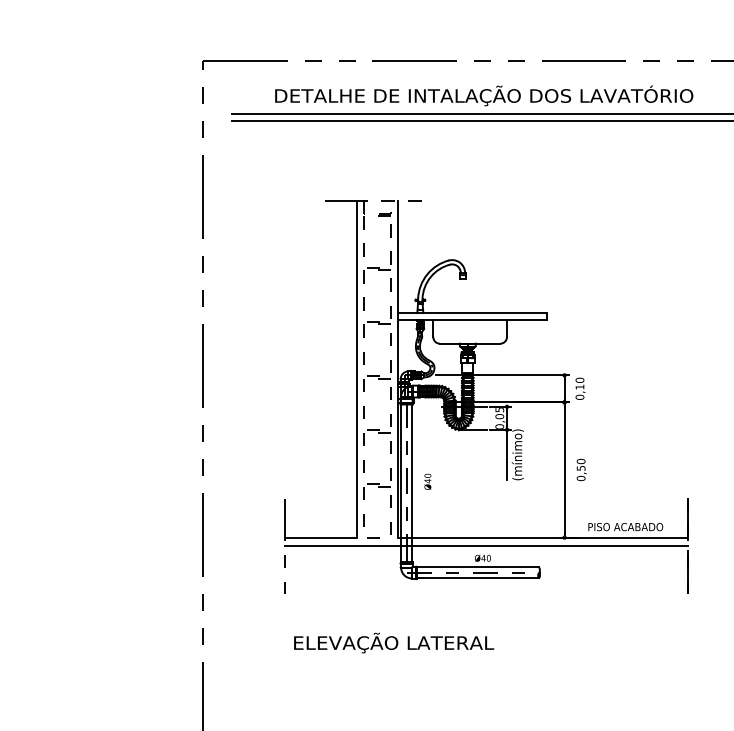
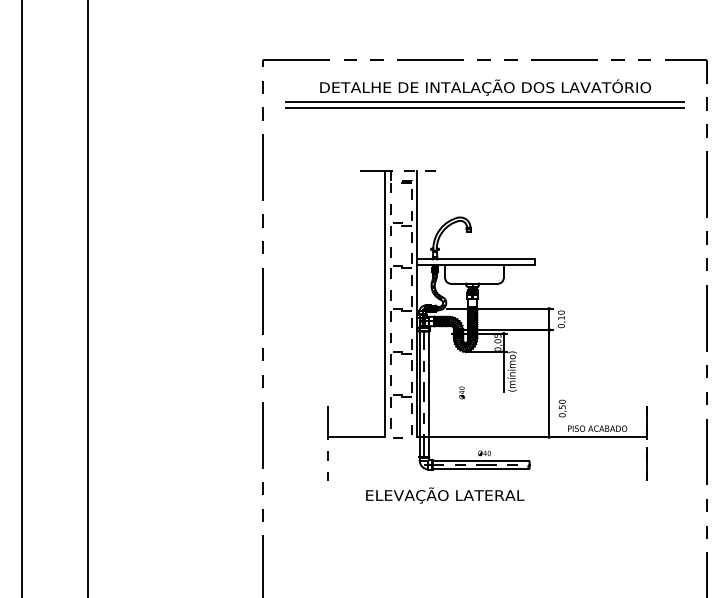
text: (581, 469) -> (562, 408), moved
text: (427, 481) -> (461, 392), moved
line: (485, 545) -> (486, 443), removed
text: (394, 643) -> (445, 495), moved

